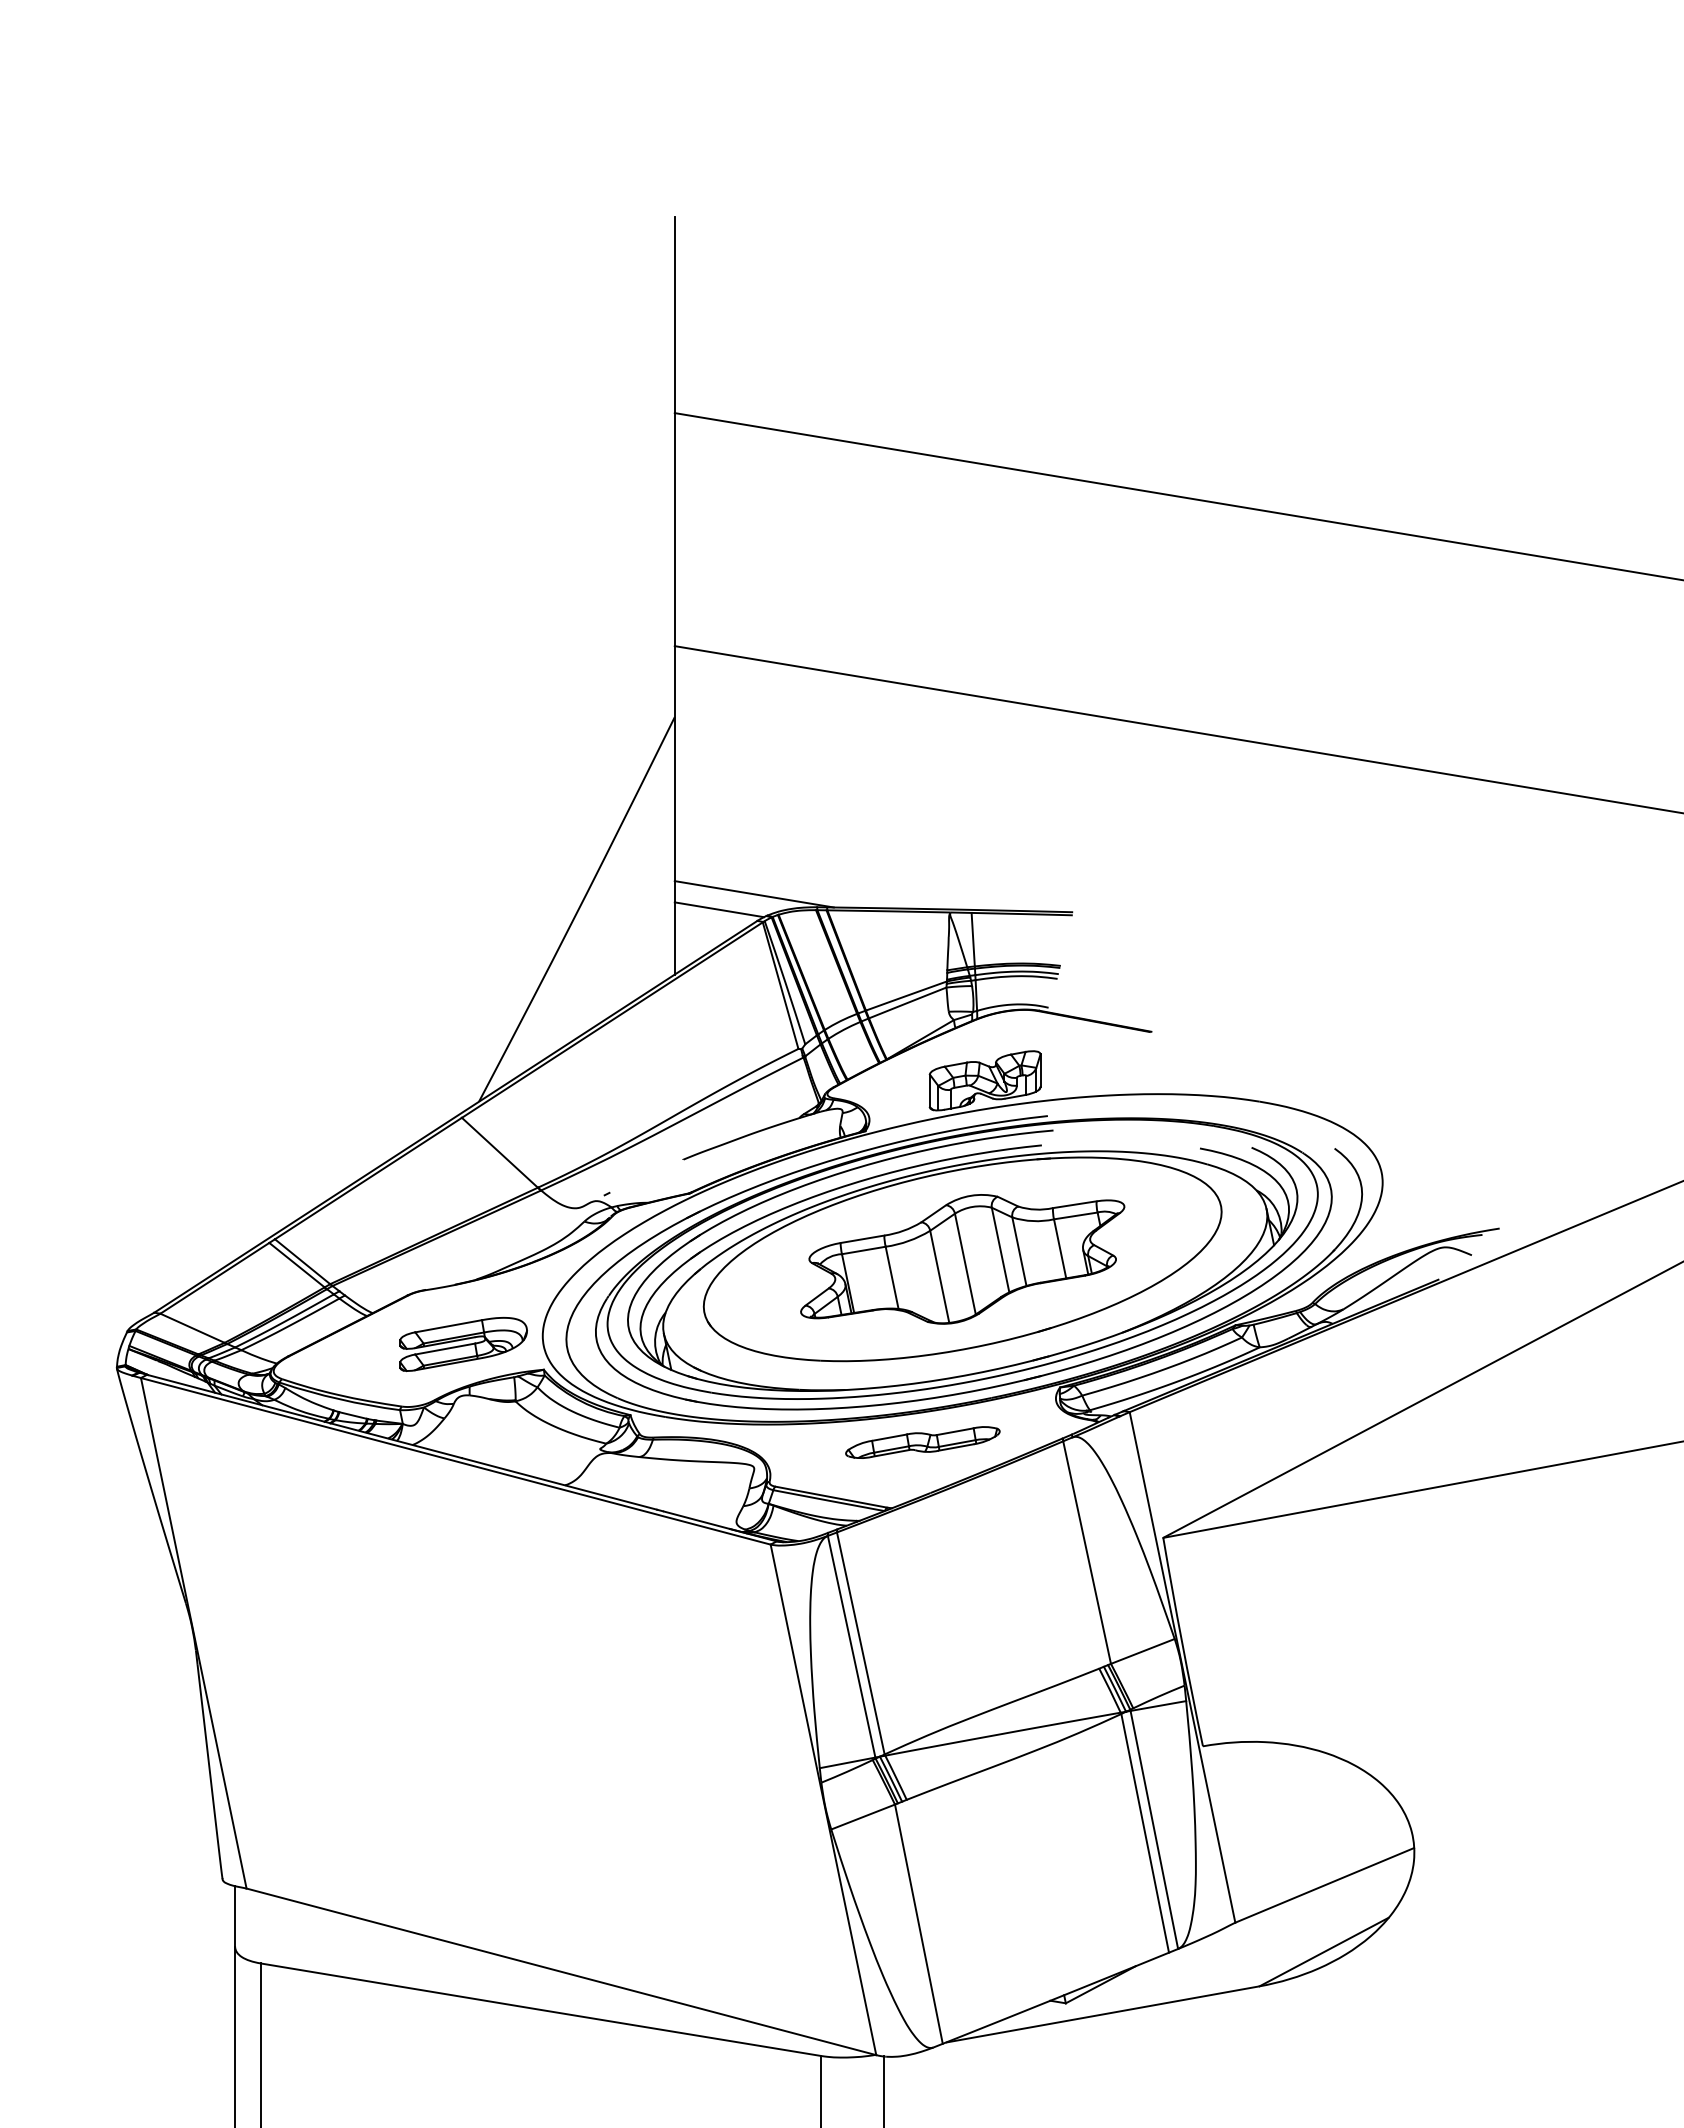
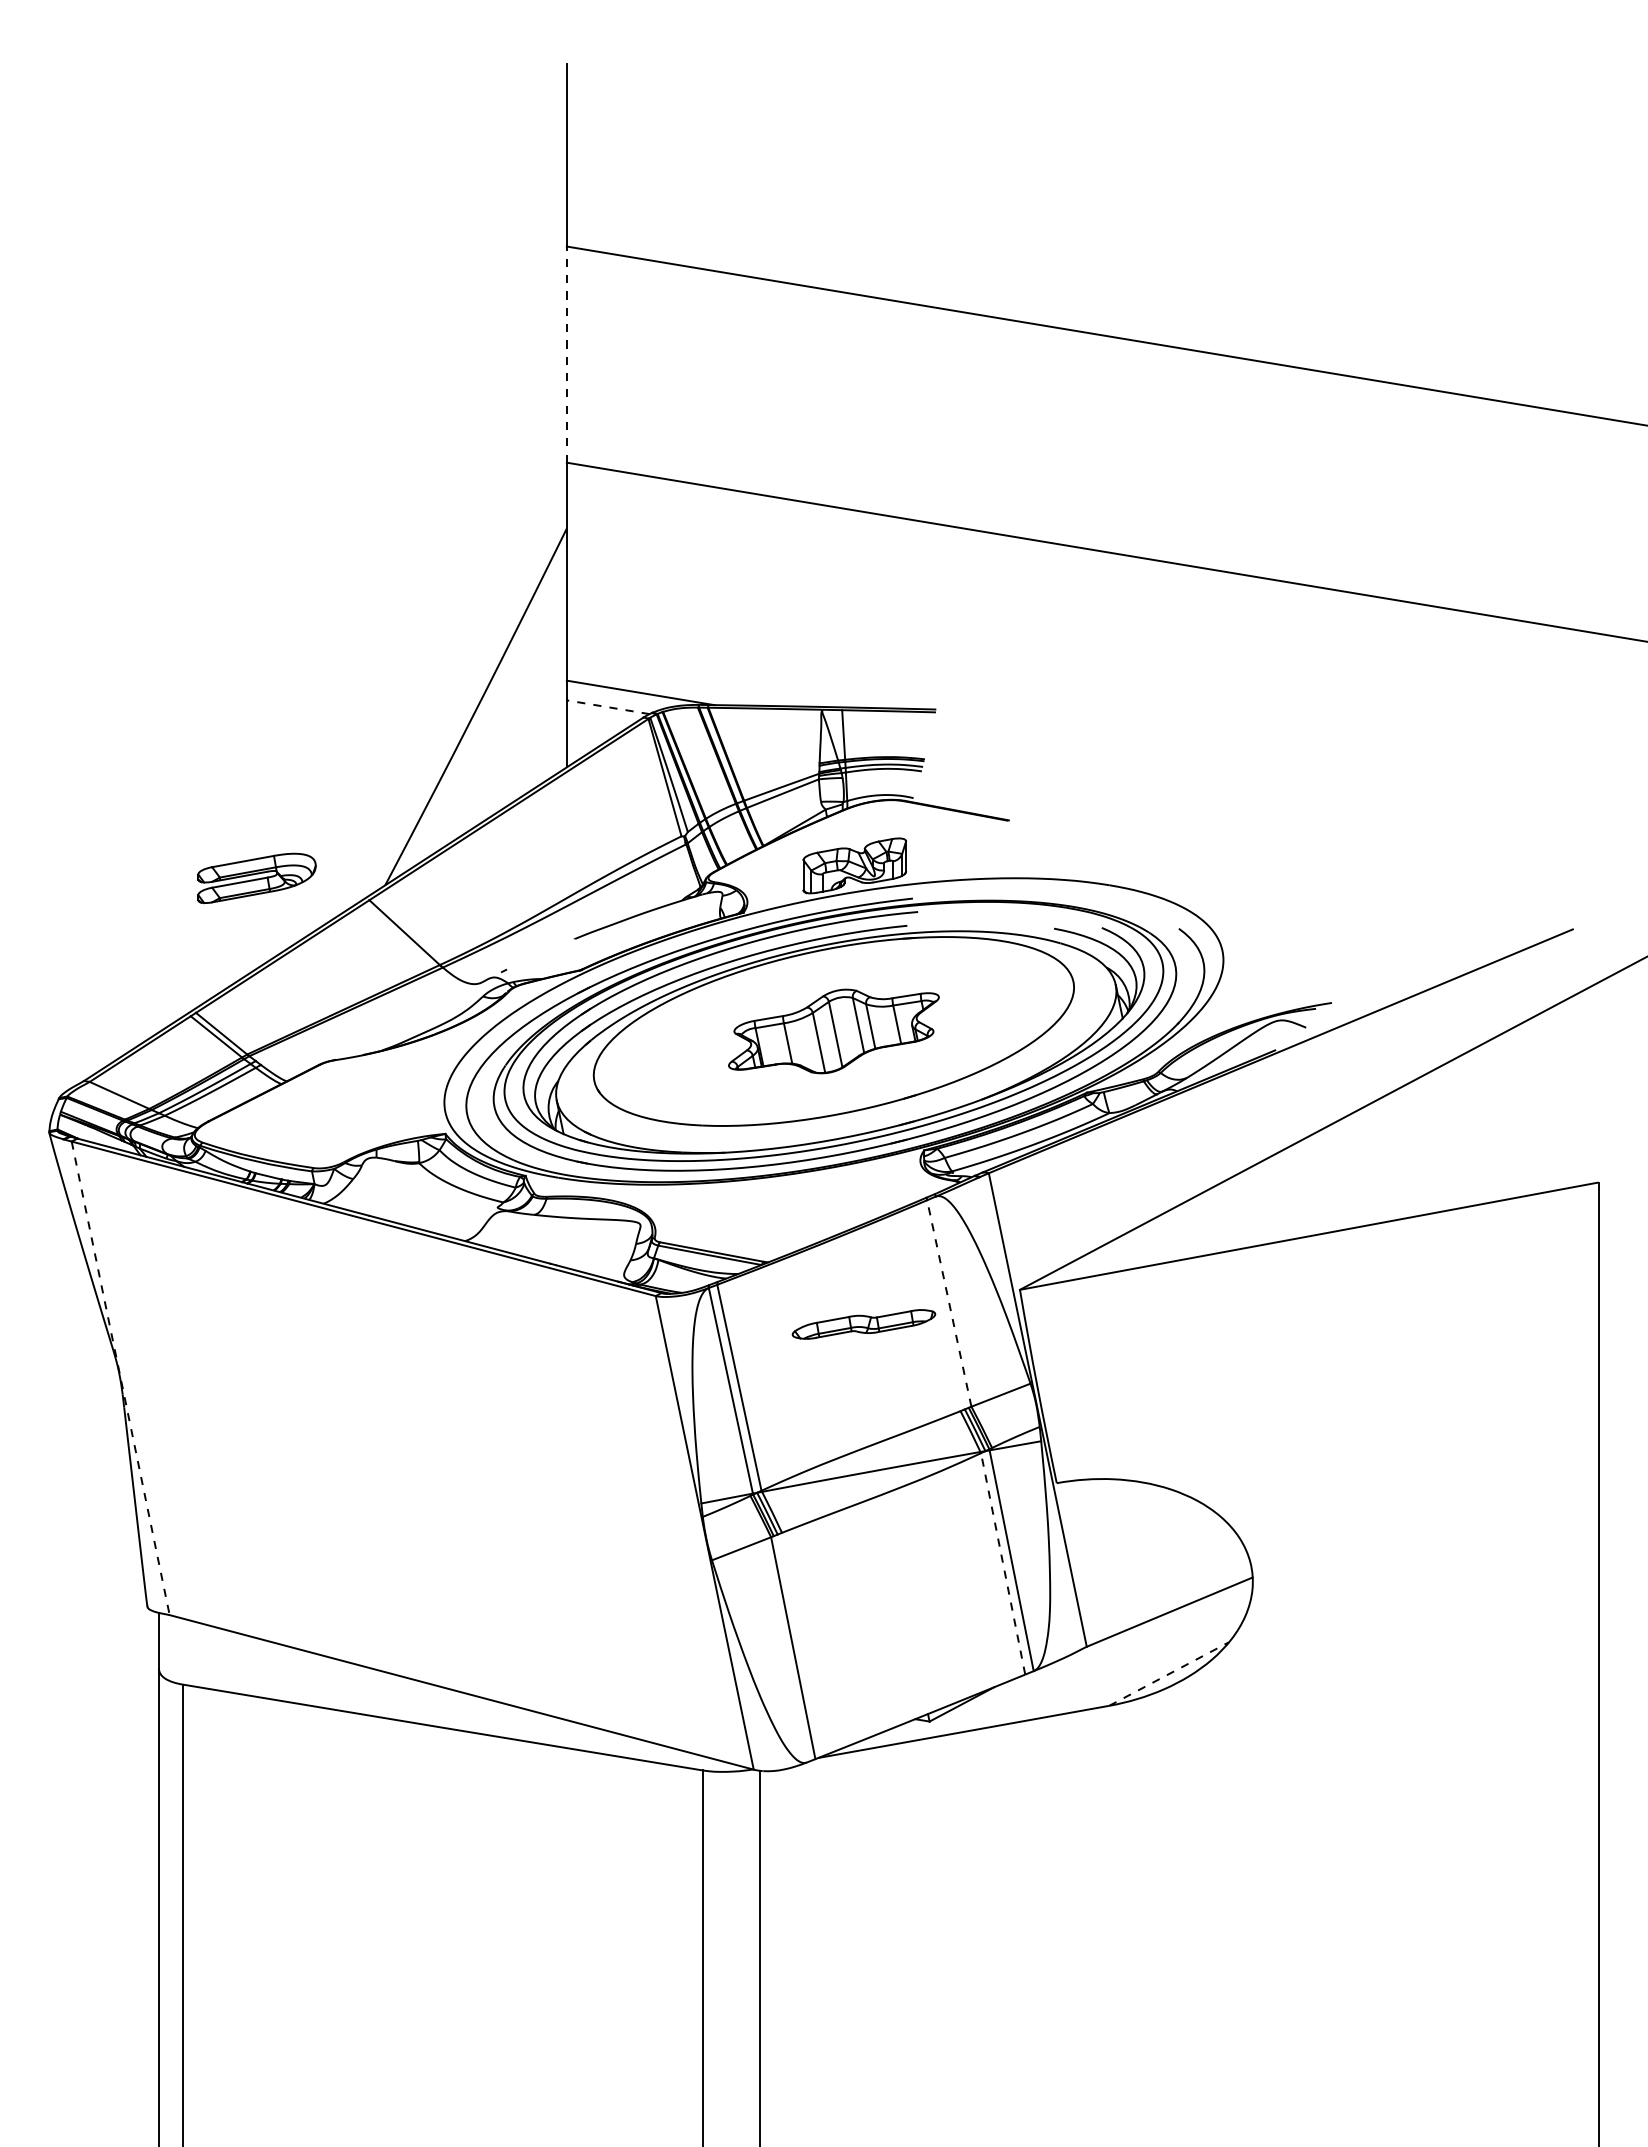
line: (674, 529) -> (566, 354), solid -> dashed
line: (719, 910) -> (608, 707), solid -> dashed
part: (962, 1259) -> (833, 1031), size x0.7
part: (463, 1344) -> (256, 878), moved
part: (922, 1442) -> (863, 1324), moved
line: (1087, 1552) -> (949, 1303), solid -> dashed
line: (193, 1633) -> (120, 1378), solid -> dashed
line: (1145, 1832) -> (1003, 1563), solid -> dashed
line: (1324, 1952) -> (1169, 1674), solid -> dashed

